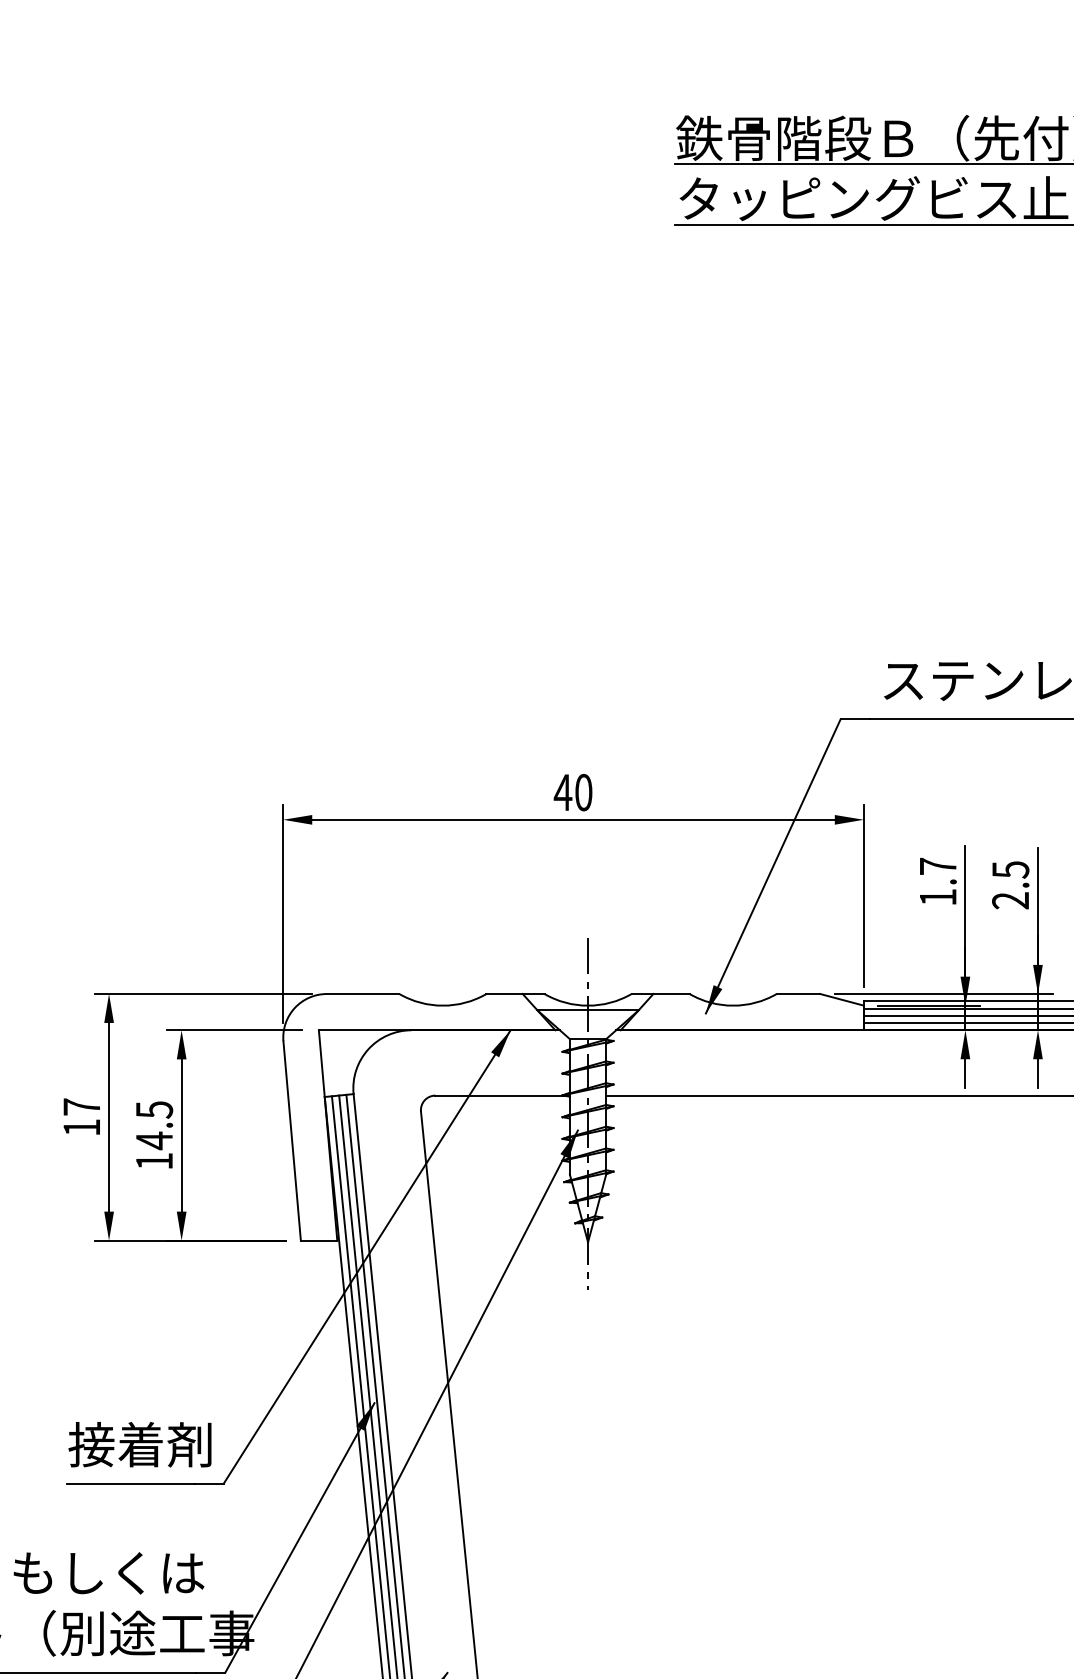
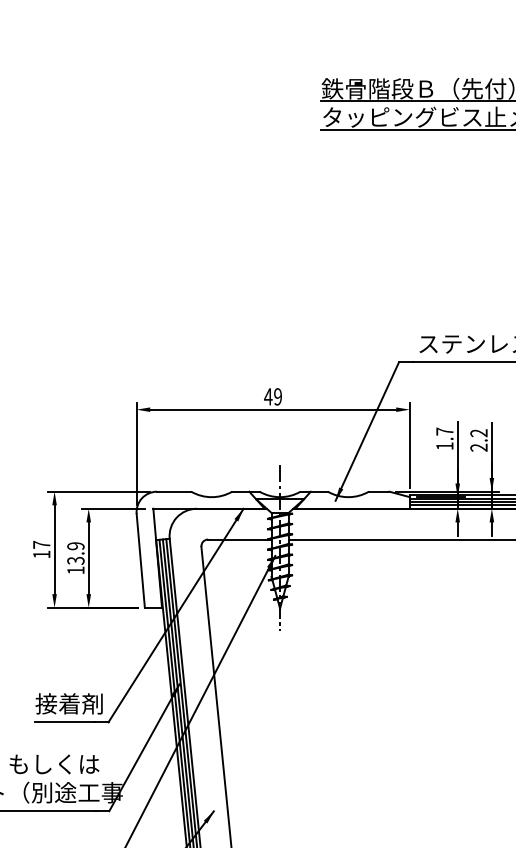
text: (584, 791) -> (278, 396), 40 -> 49
text: (1009, 870) -> (478, 433), 2.5 -> 2.2
text: (153, 1125) -> (75, 553), 14.5 -> 13.9

